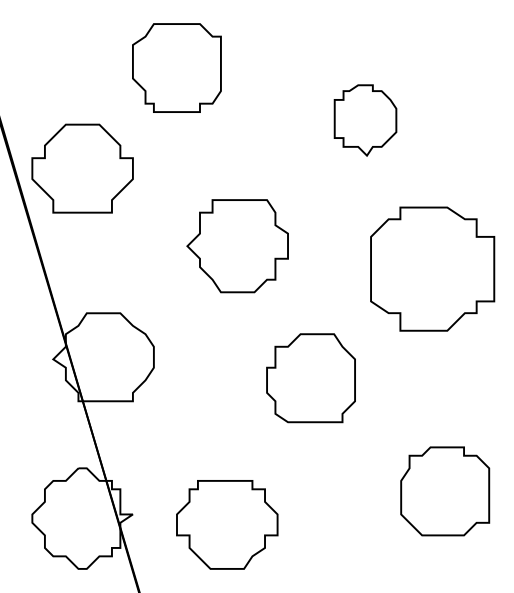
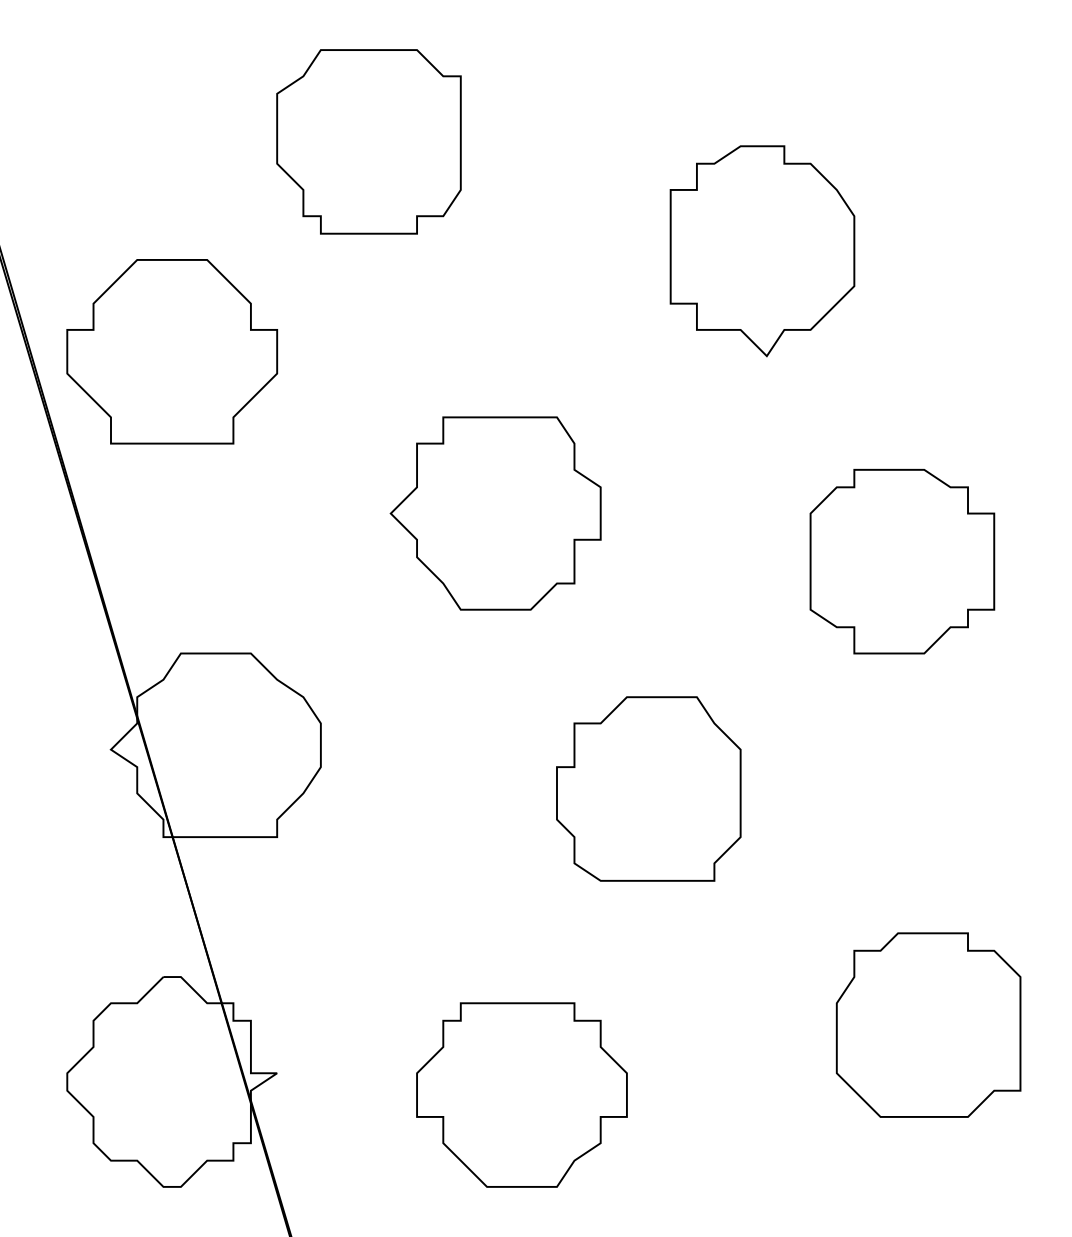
part: (365, 120) -> (762, 251), size x1.43
part: (432, 269) -> (902, 562), size x0.71
part: (227, 524) -> (522, 1094), moved

